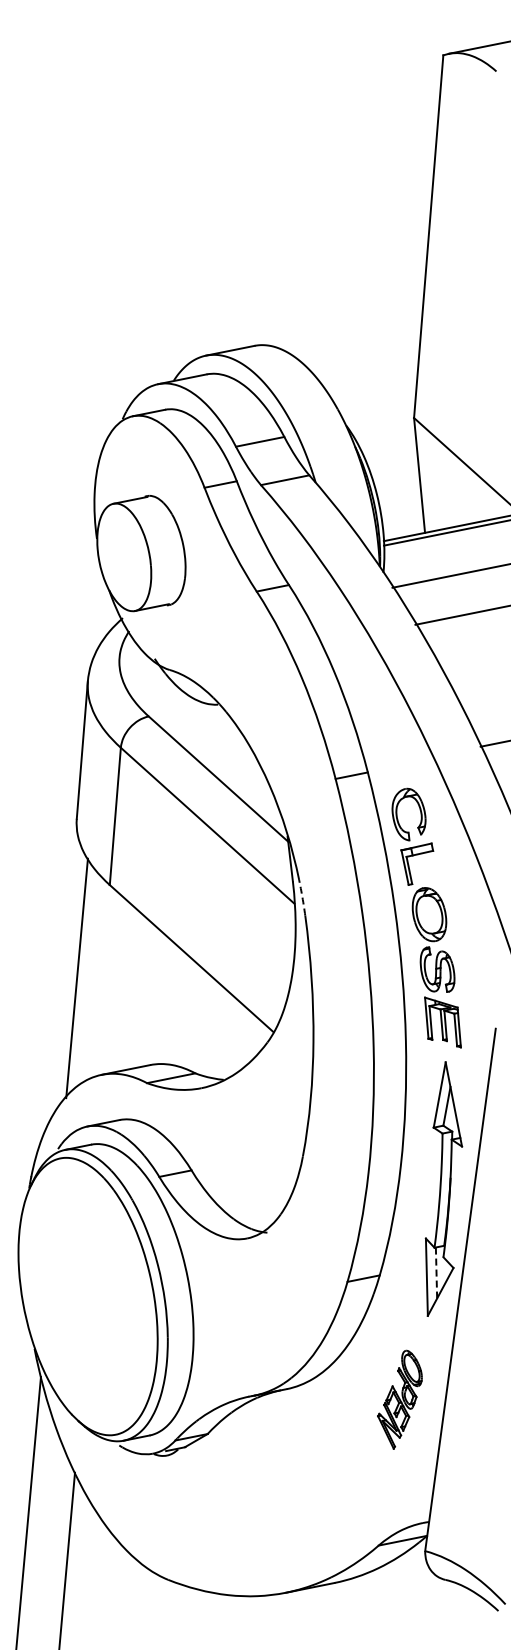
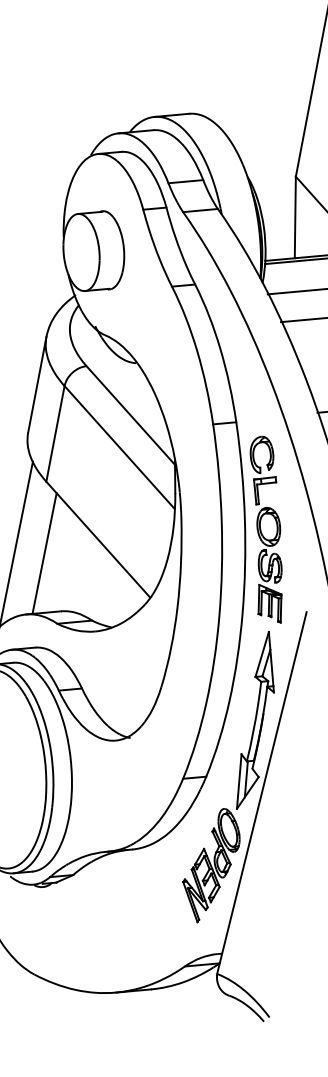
arc: (302, 897) -> (180, 505), dashed -> solid
line: (118, 986) -> (44, 553), added
line: (436, 1272) -> (246, 778), dashed -> solid
part: (399, 1399) -> (210, 865), size x1.67

